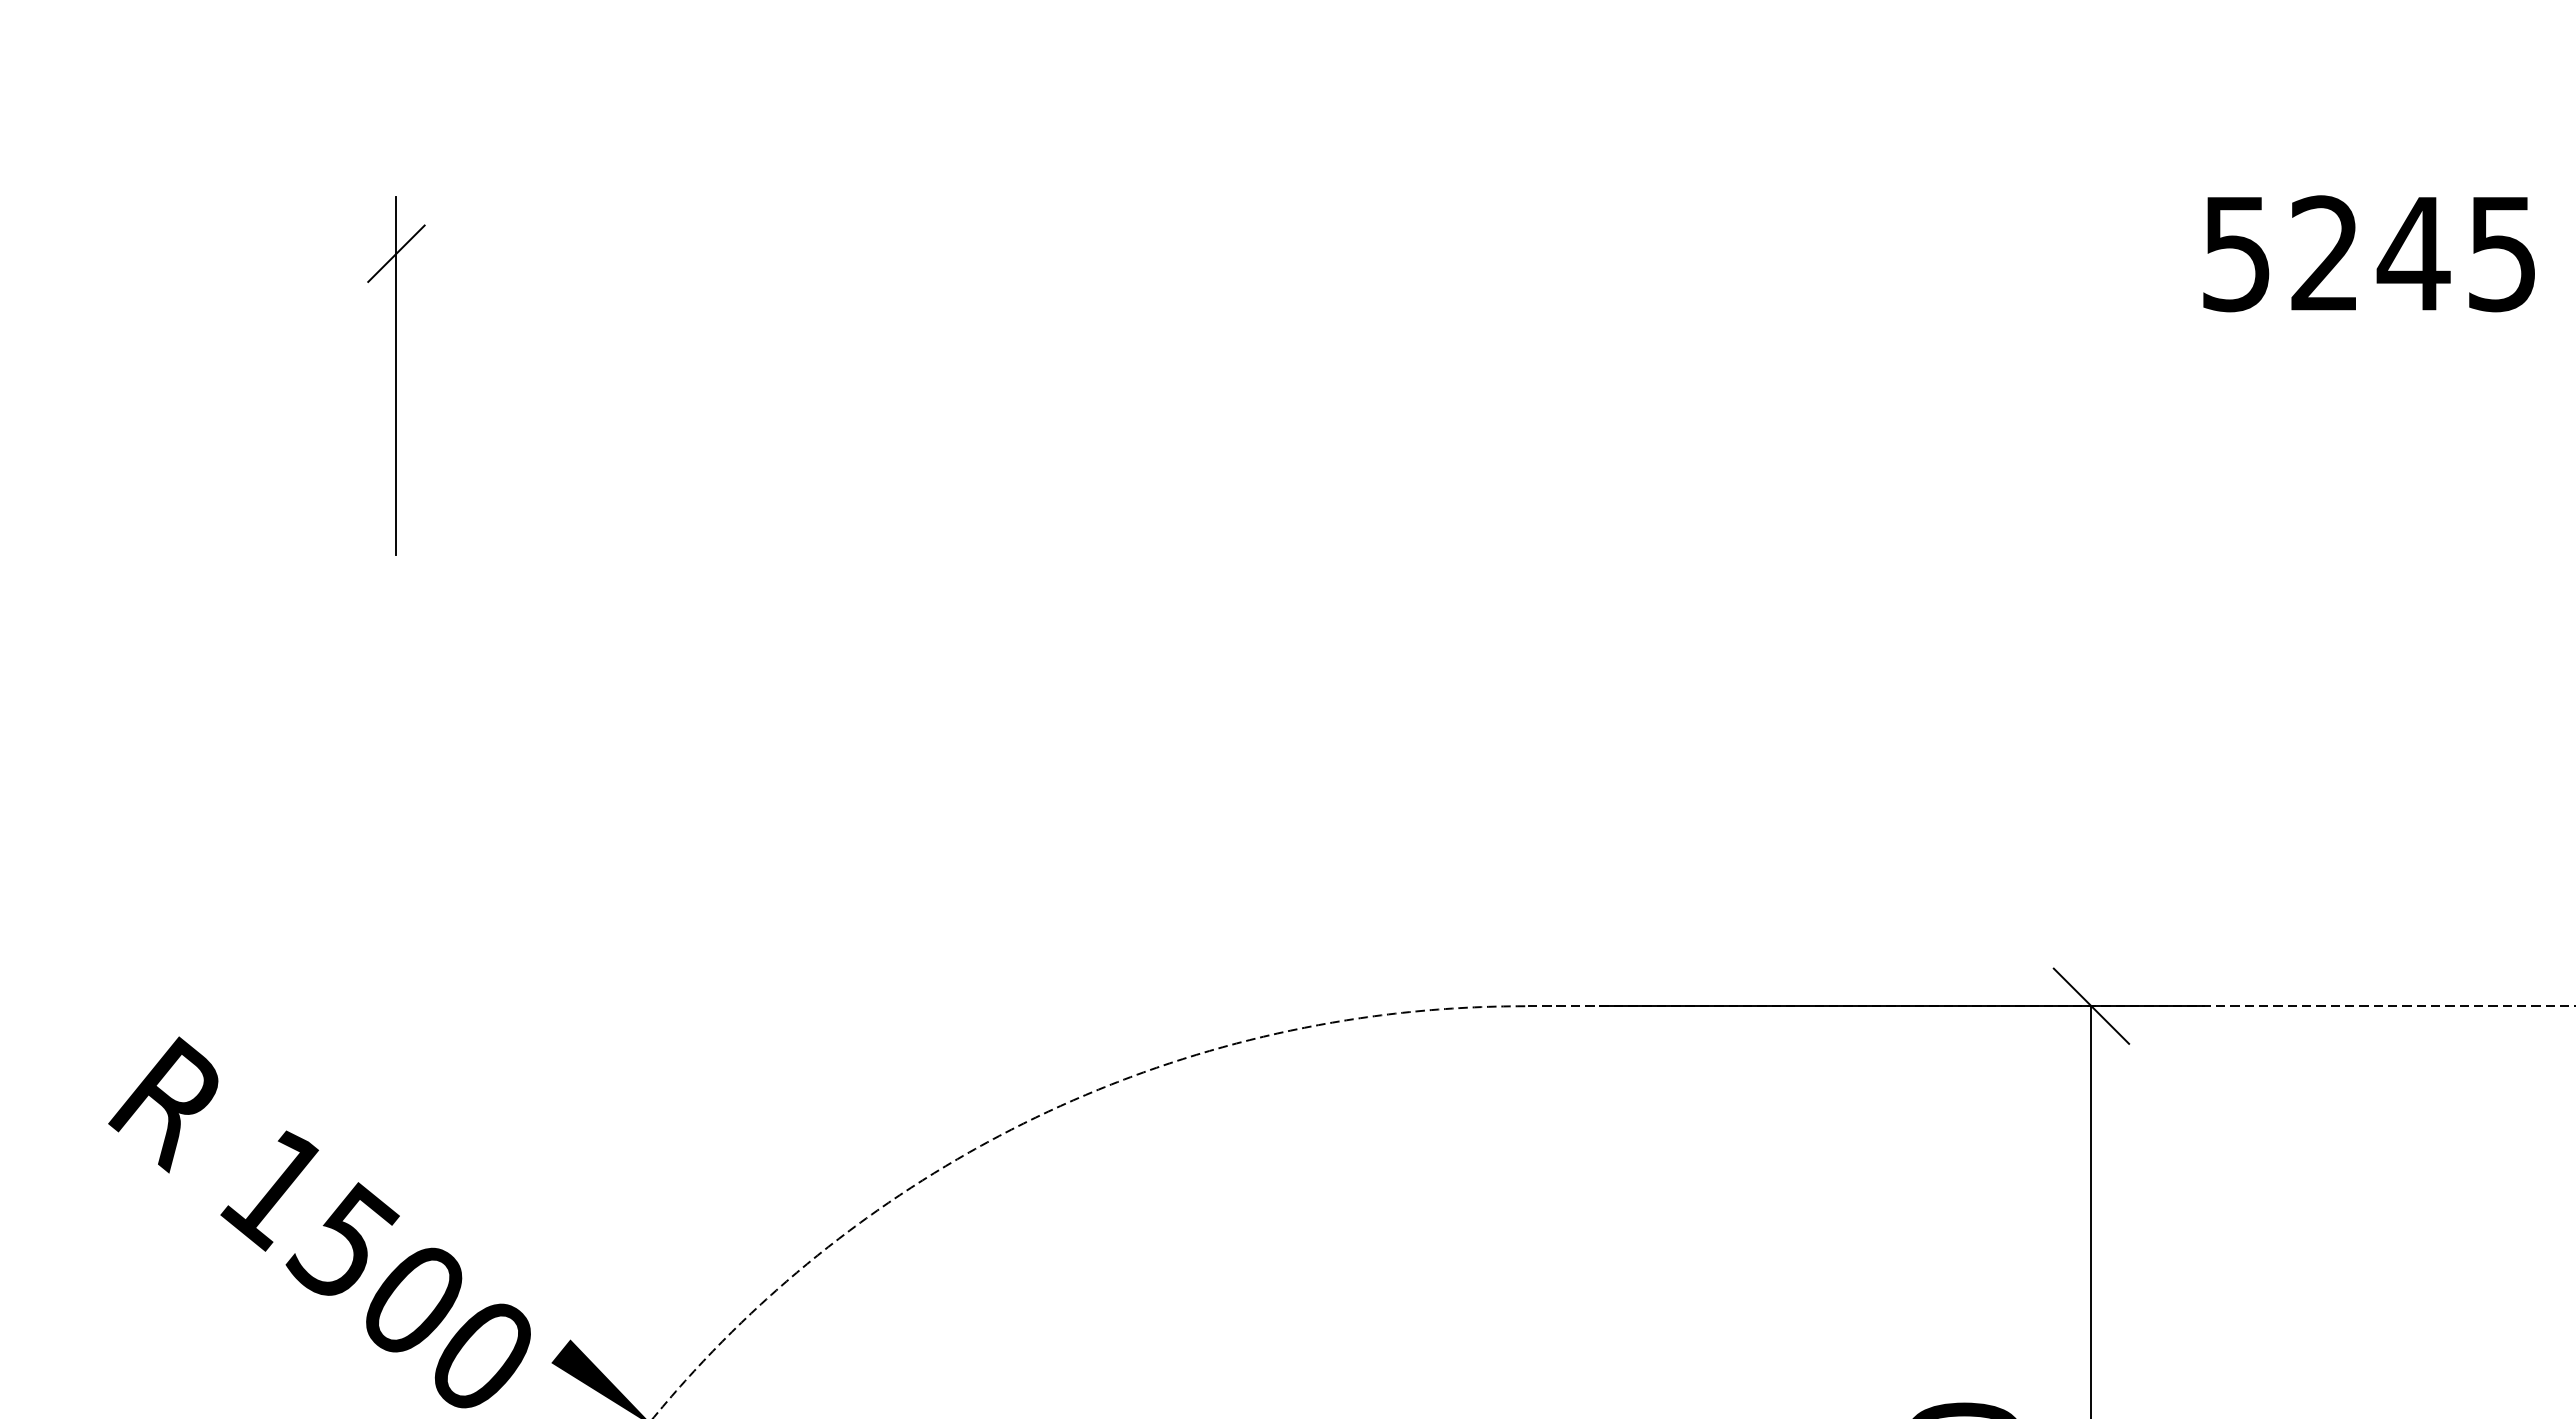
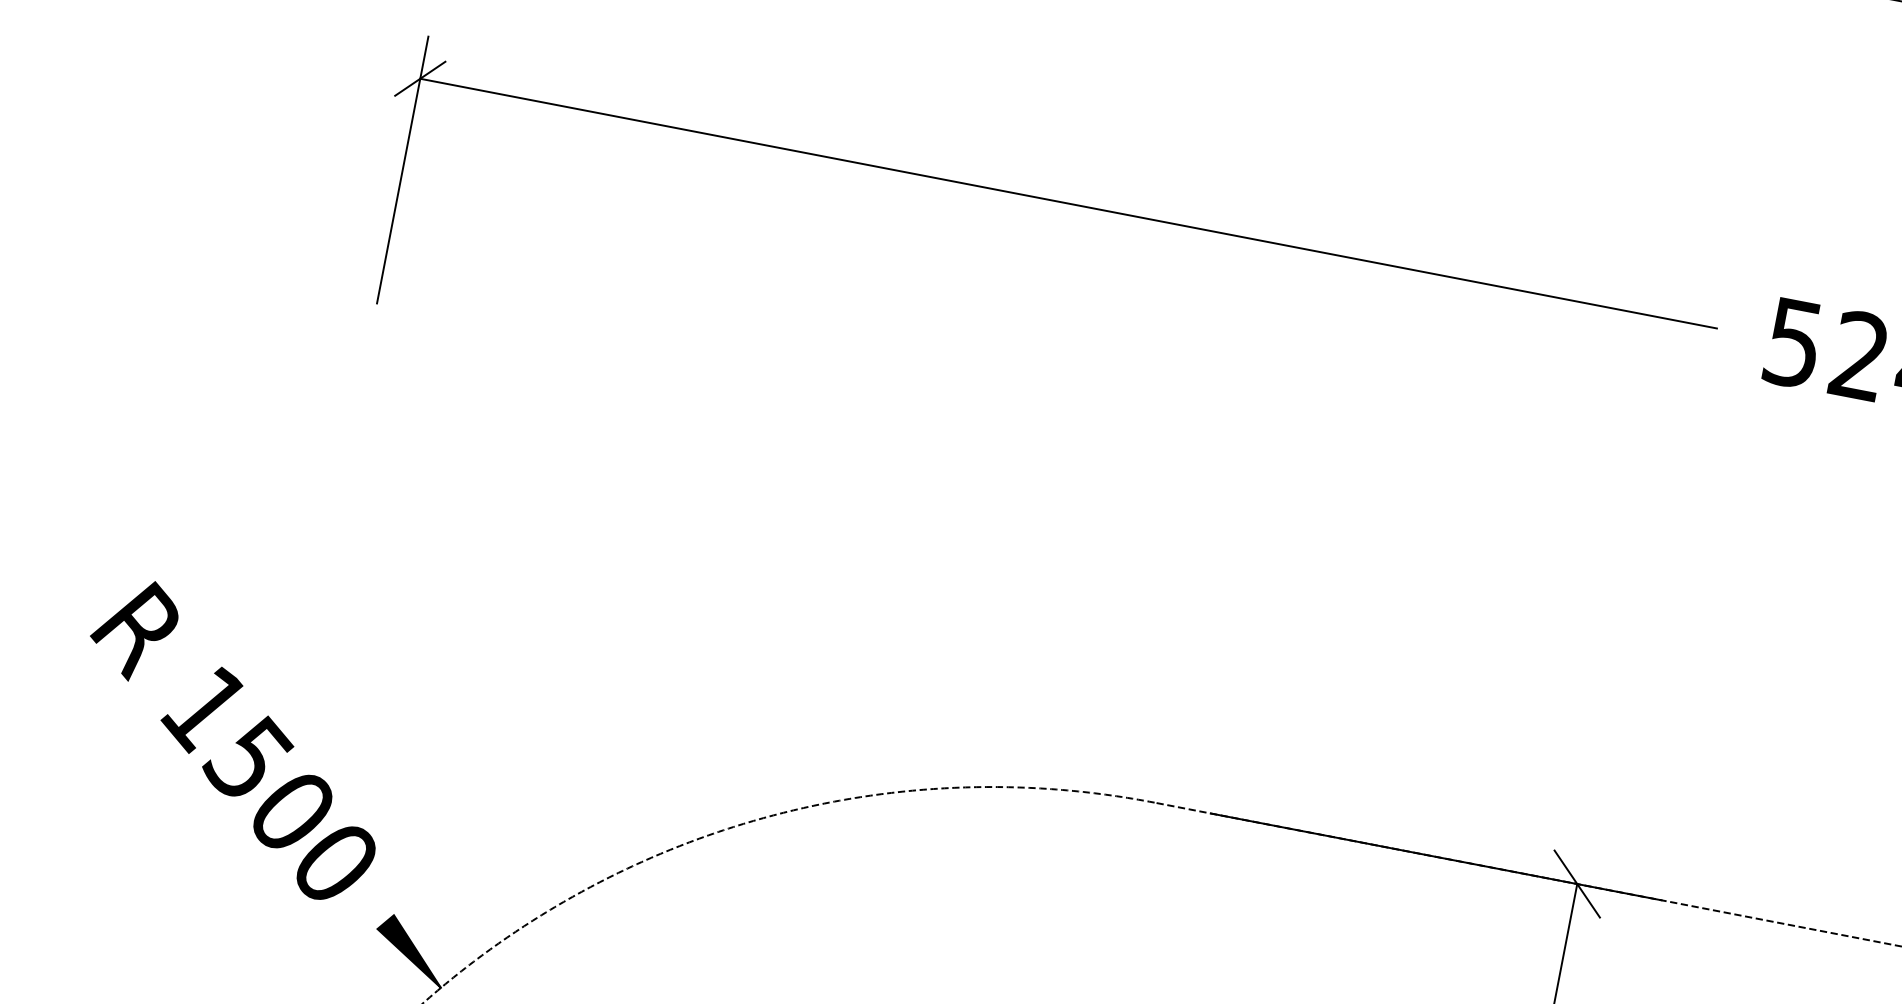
line: (1264, 253) -> (1068, 203), added
text: (319, 1222) -> (233, 740), moved

